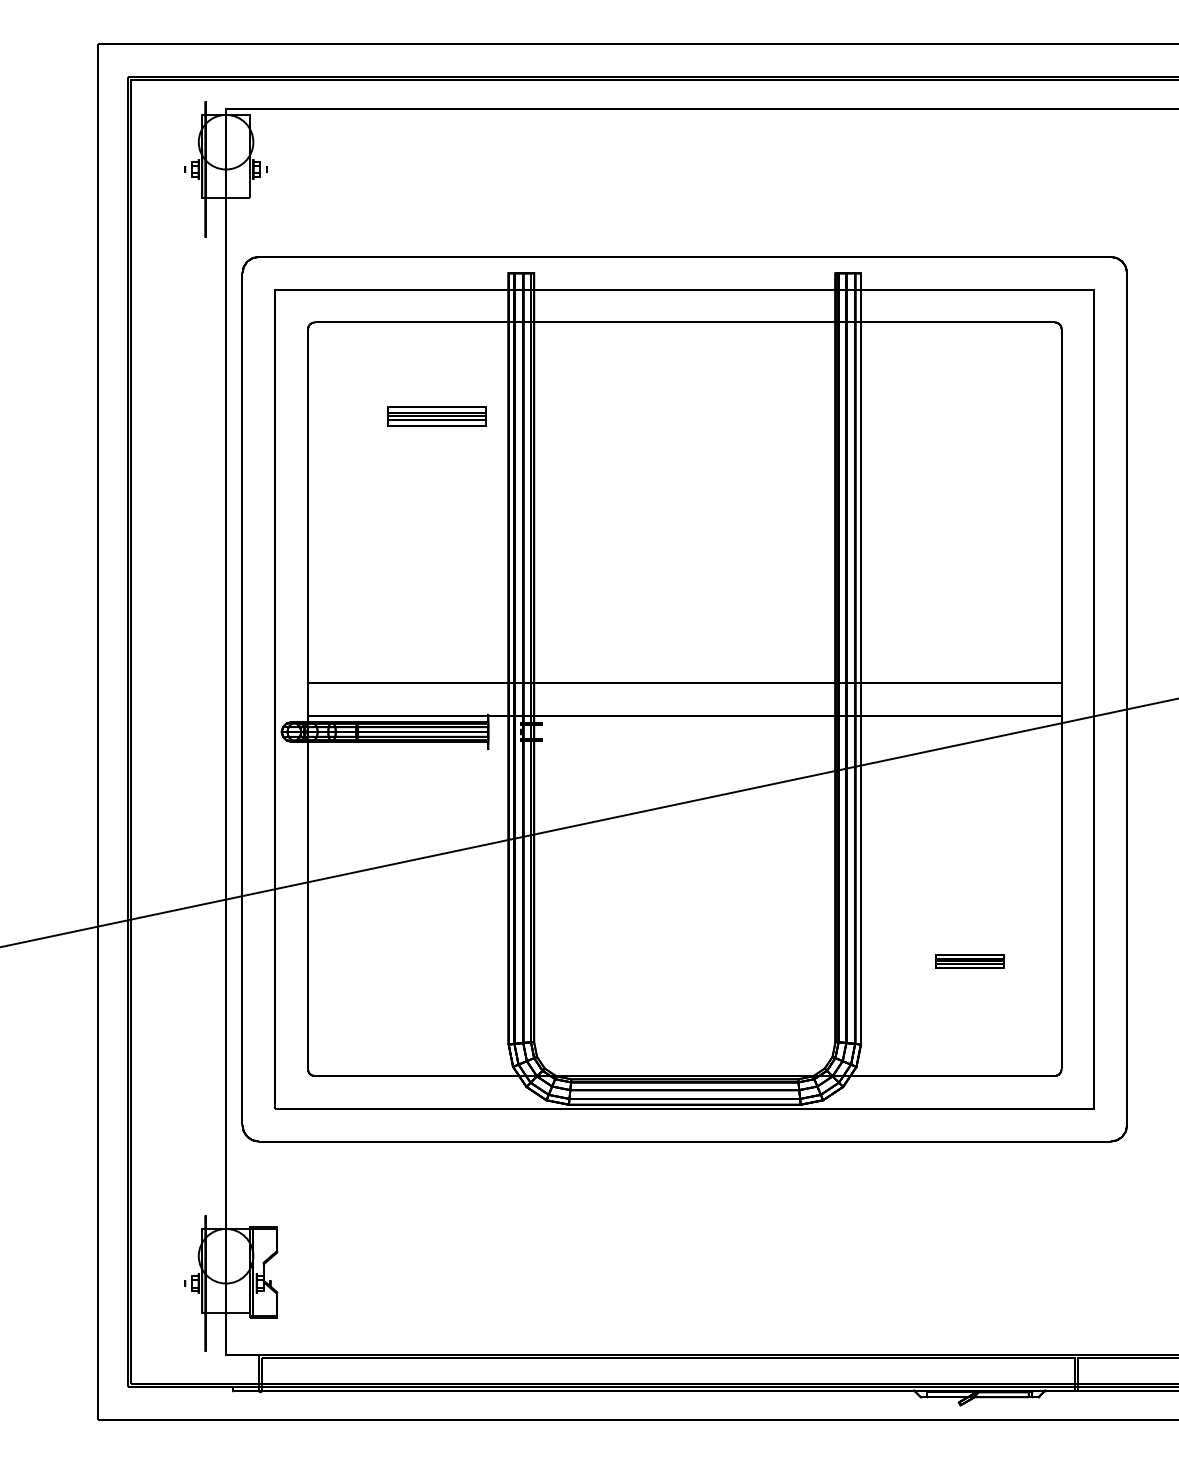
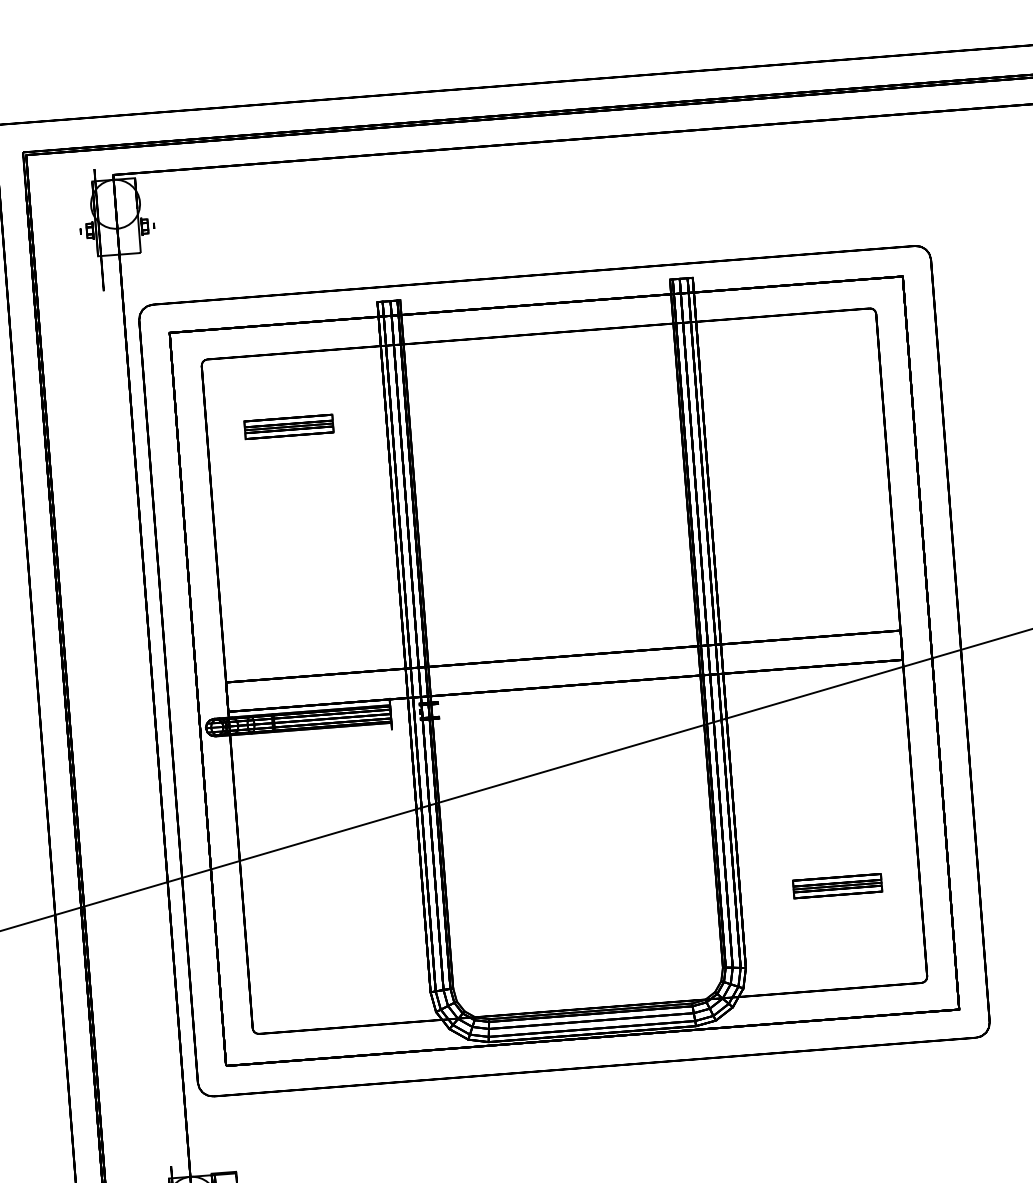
part: (436, 416) -> (288, 427), moved
part: (969, 961) -> (837, 886), size x1.43

